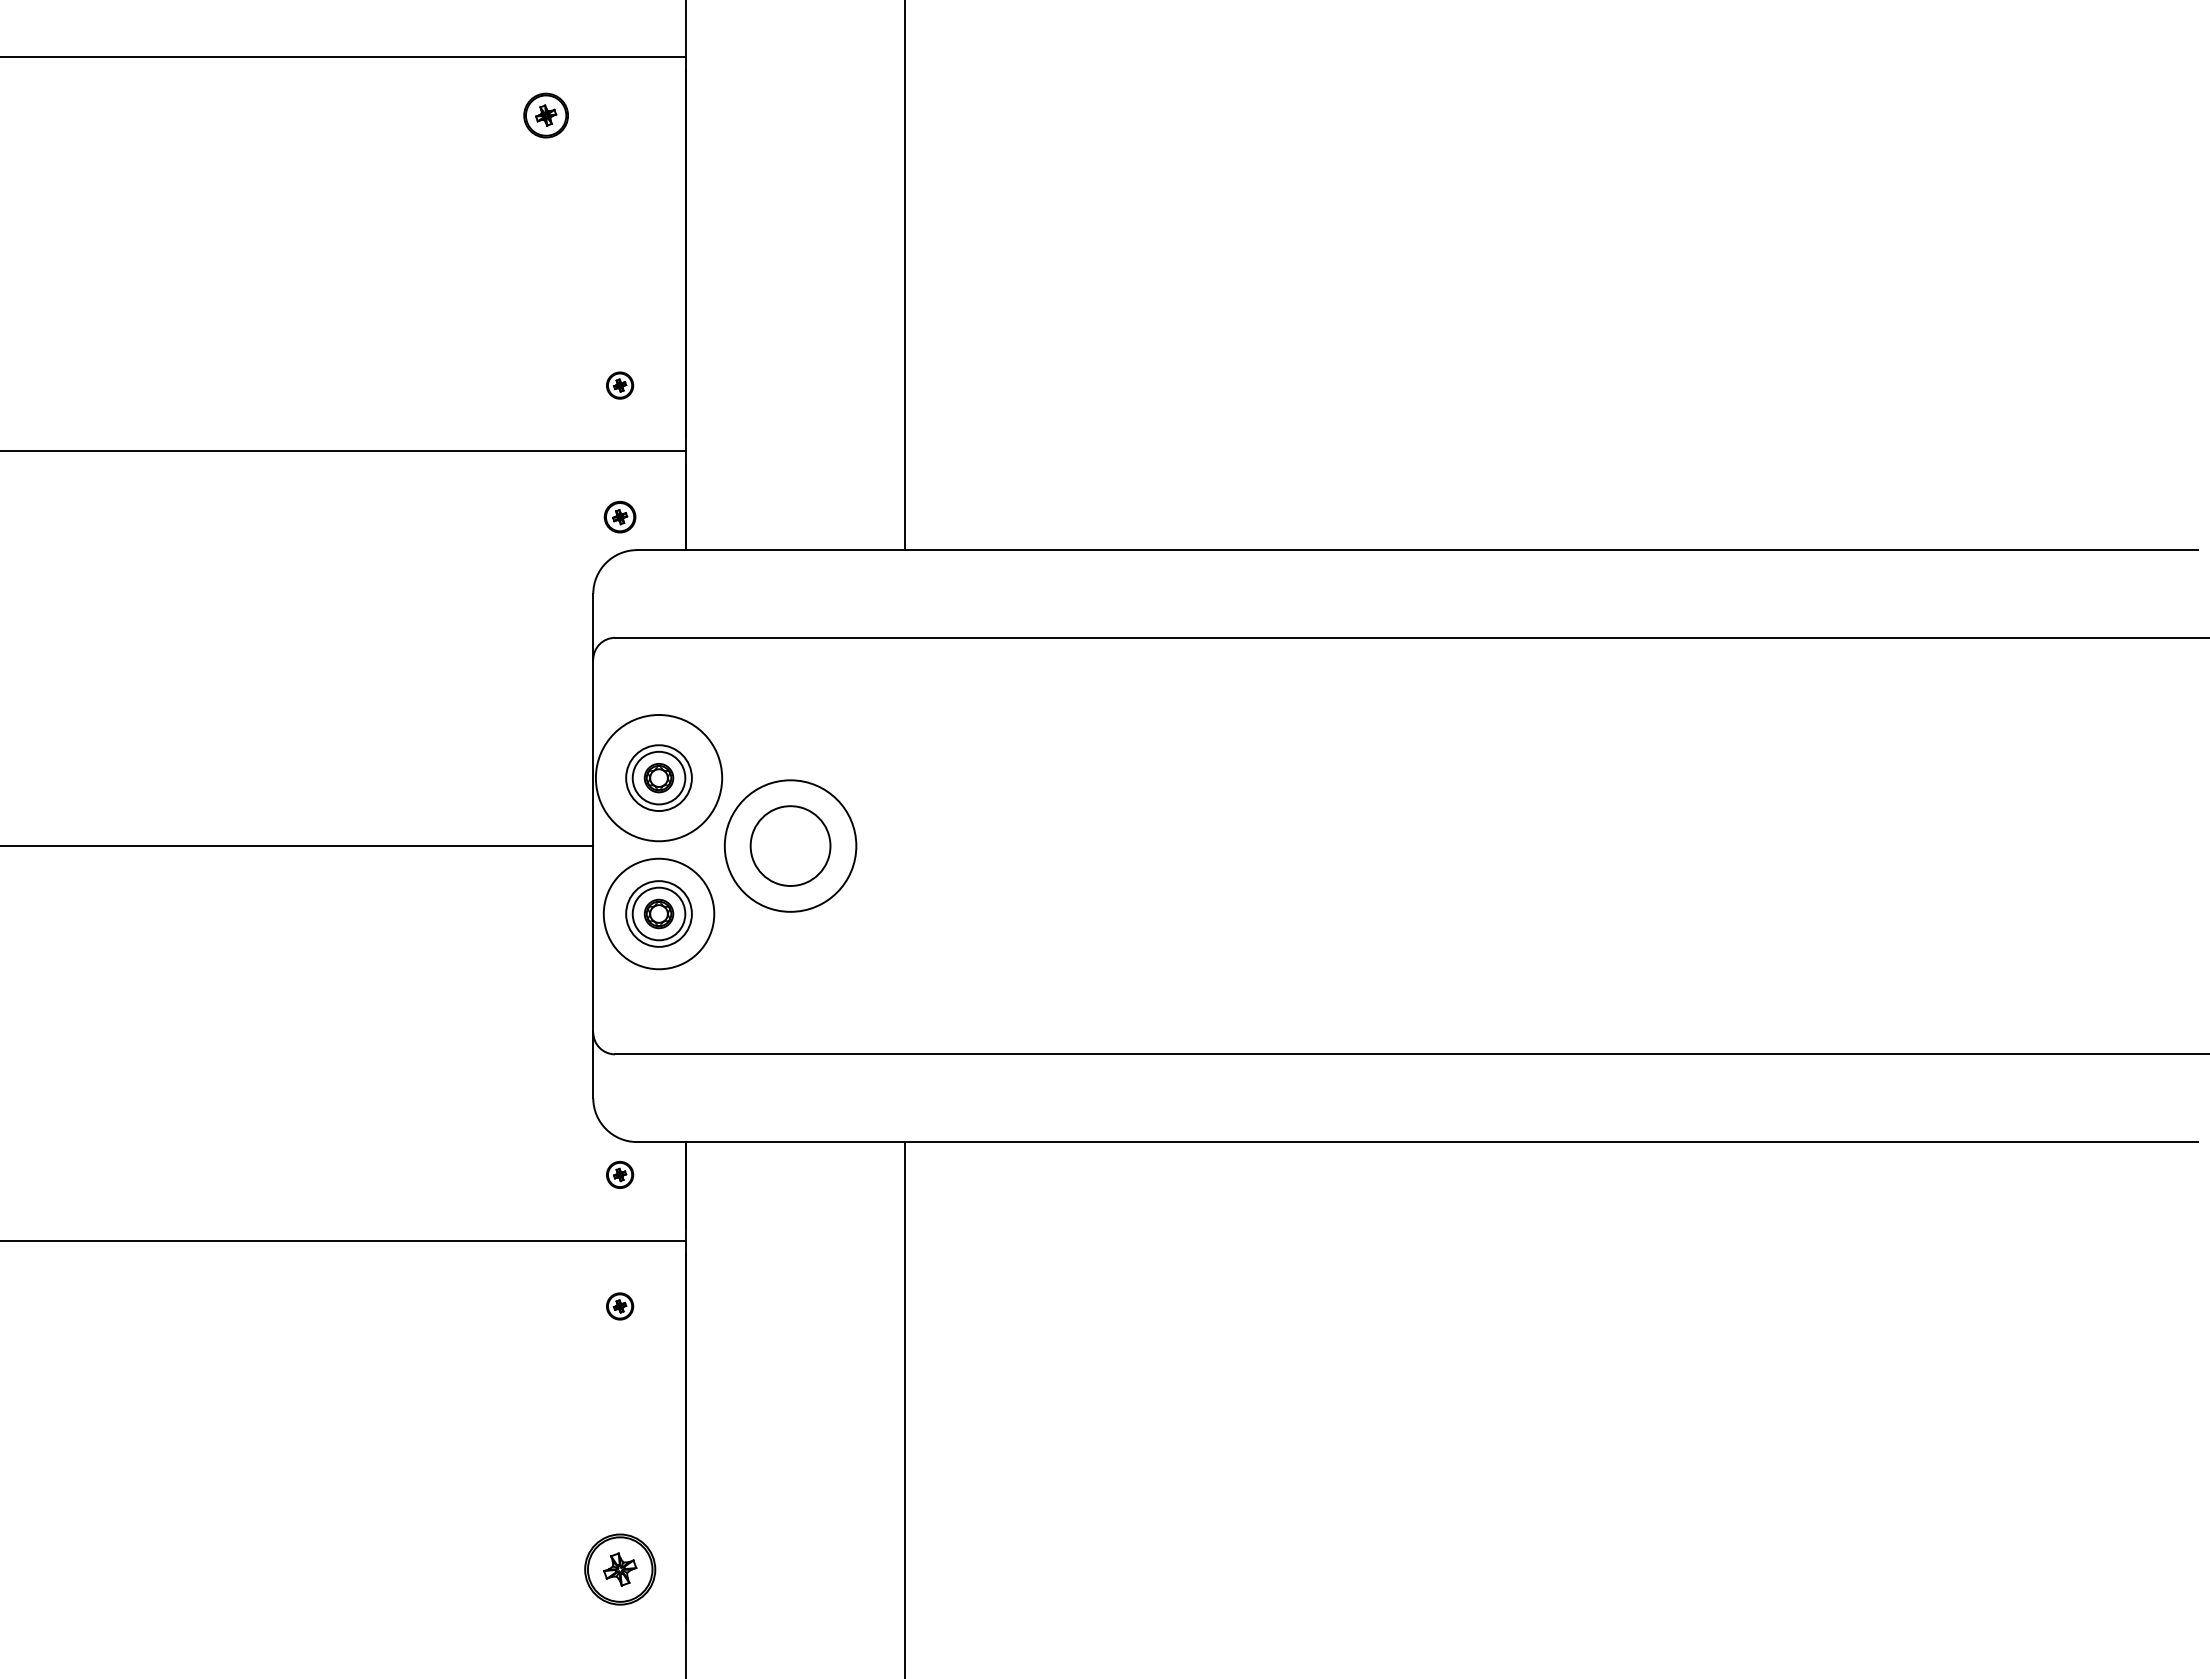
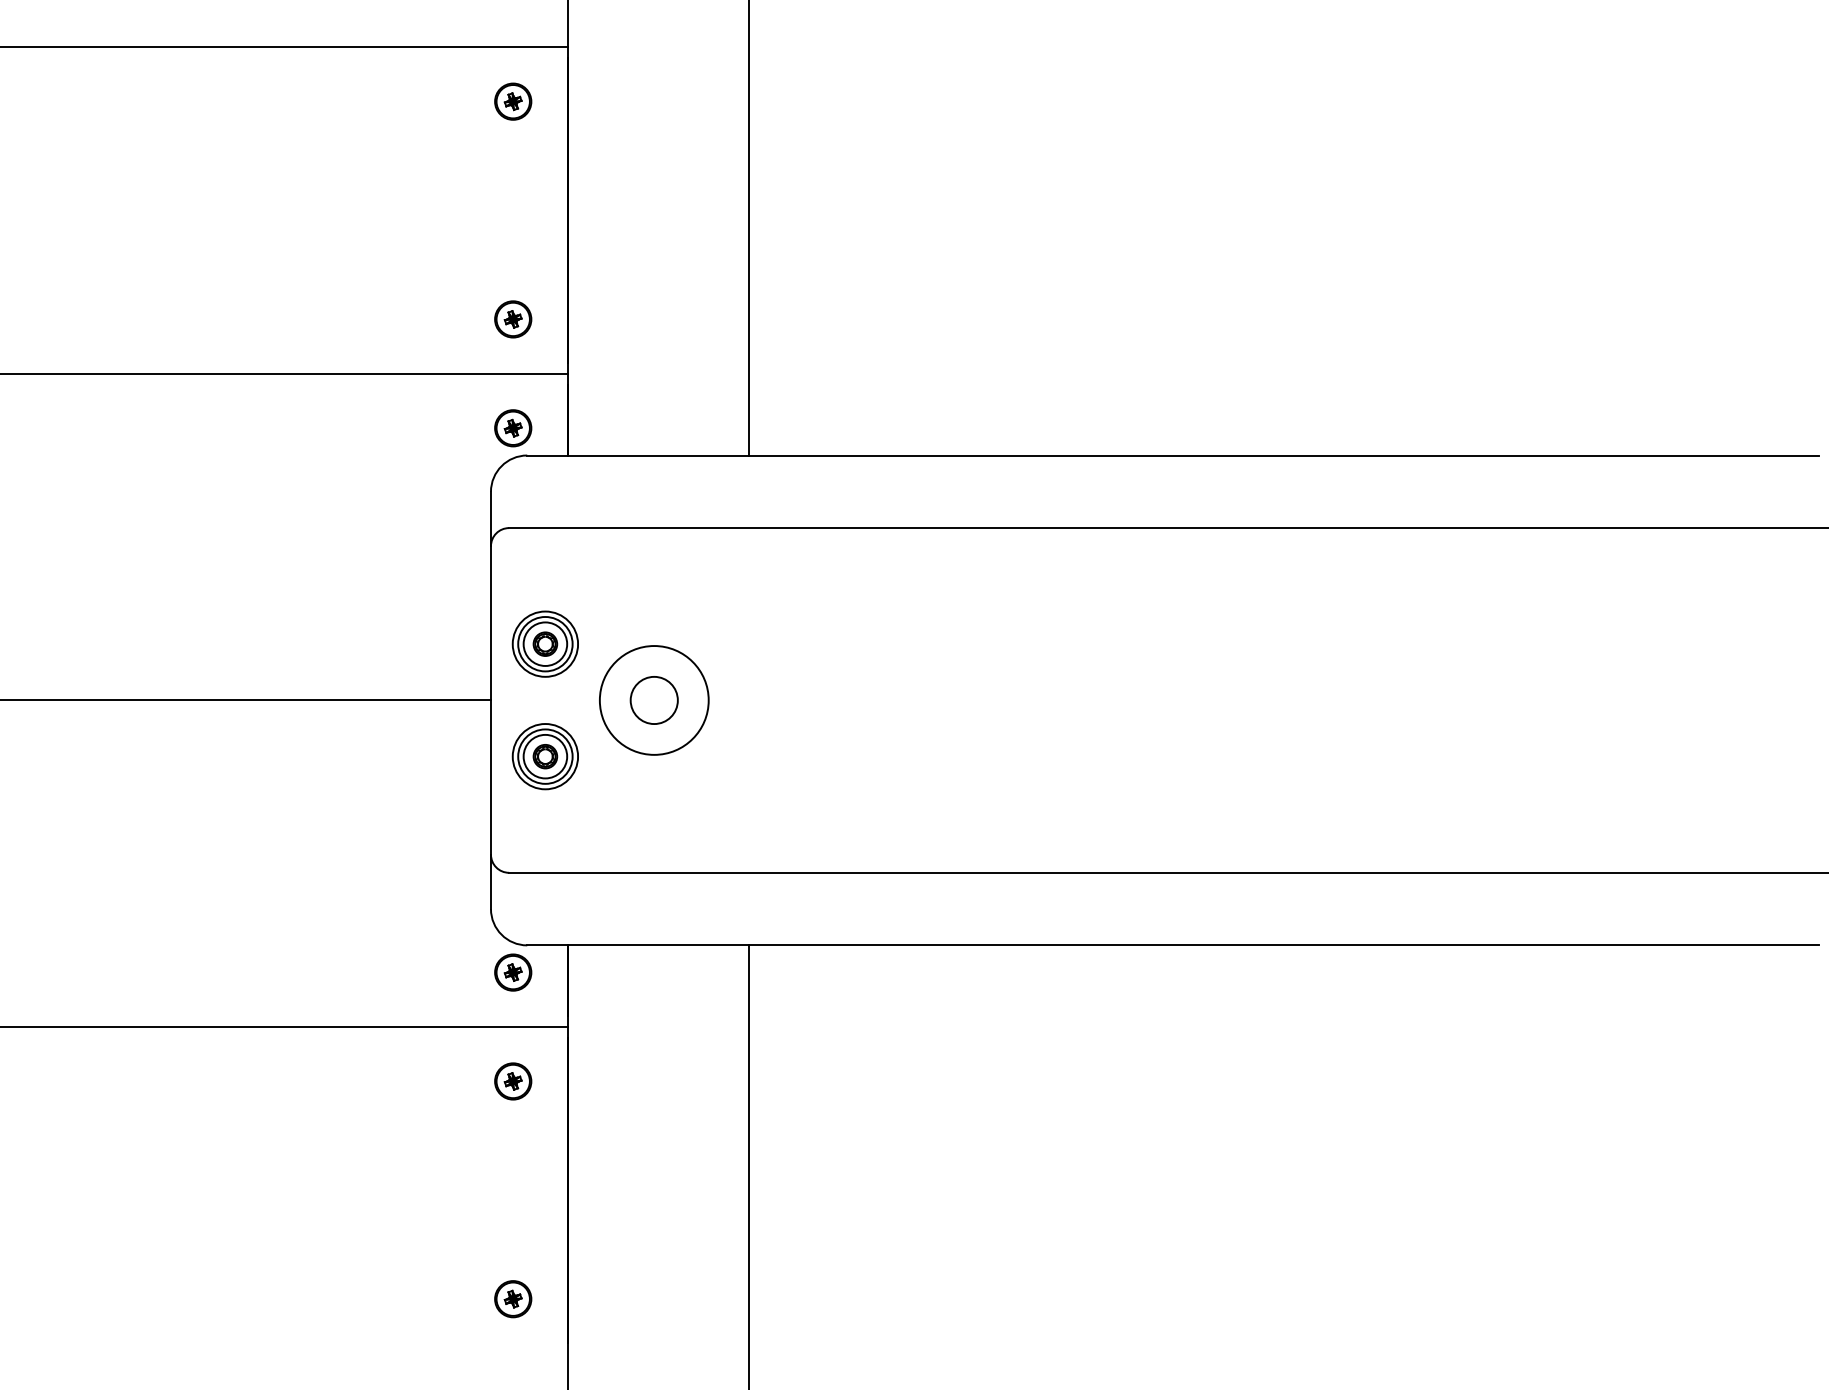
part: (545, 115) -> (512, 101), moved
part: (619, 385) -> (512, 319), size x1.67
part: (619, 516) -> (512, 427), size x1.43
circle: (658, 777) -> (544, 643), size x0.62
circle: (790, 845) -> (654, 699), size x0.71
circle: (658, 913) -> (544, 756), size x0.71
part: (619, 1174) -> (512, 972), size x1.67
part: (619, 1306) -> (512, 1081), size x1.67
part: (619, 1569) -> (512, 1299), size x0.62

